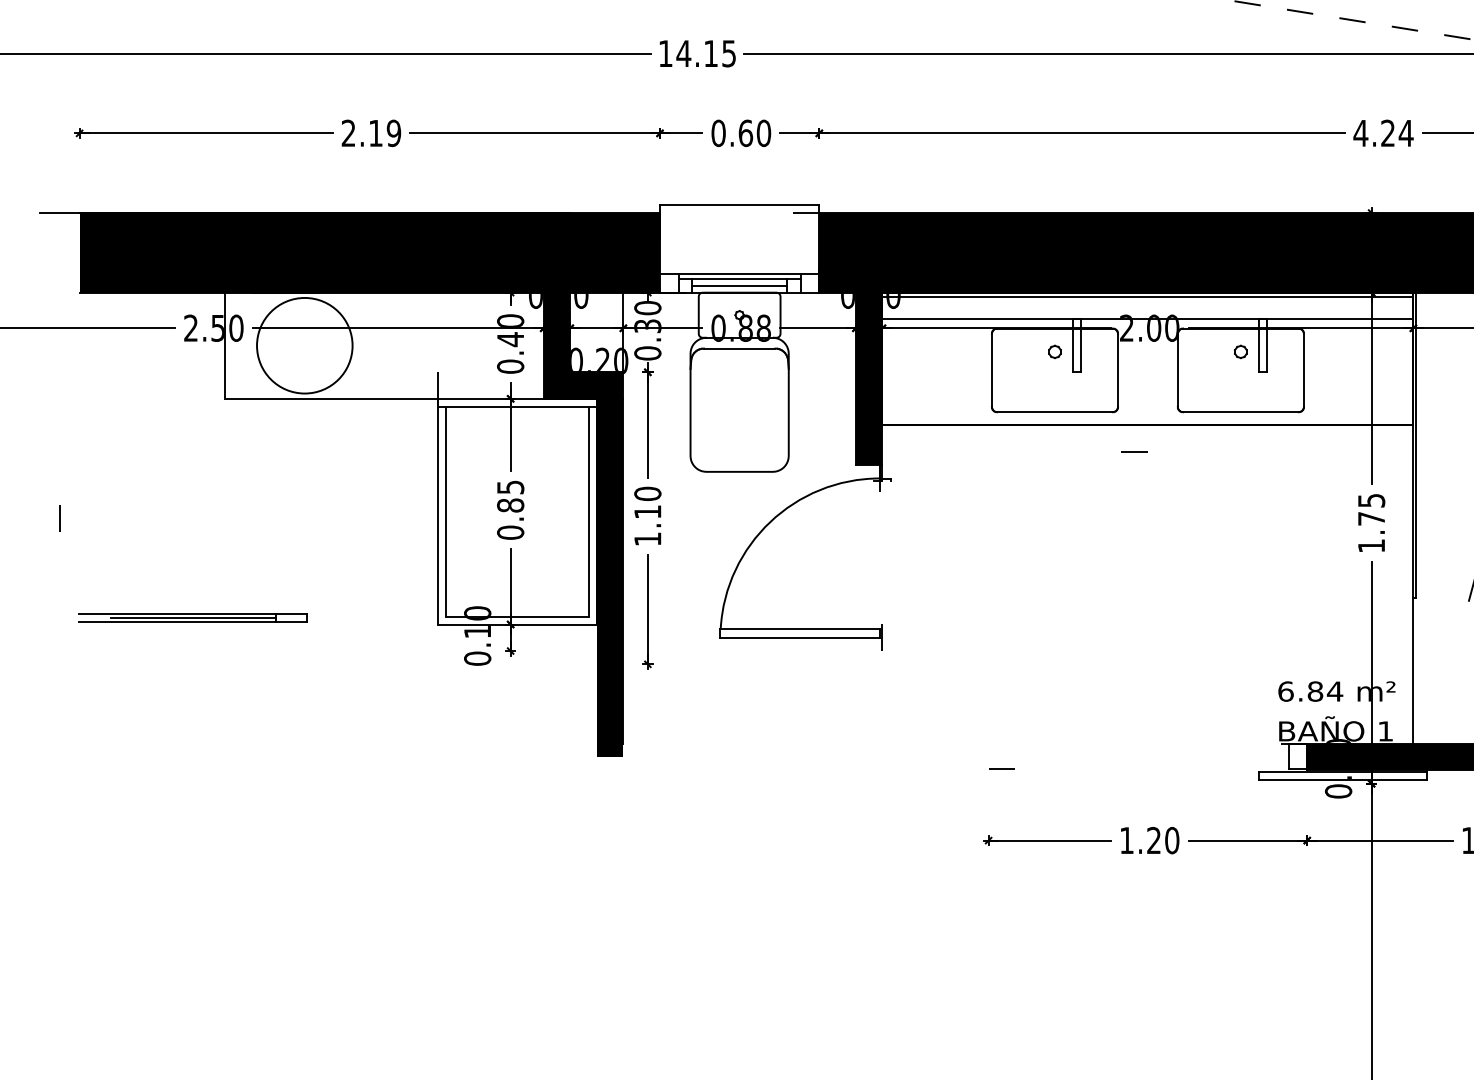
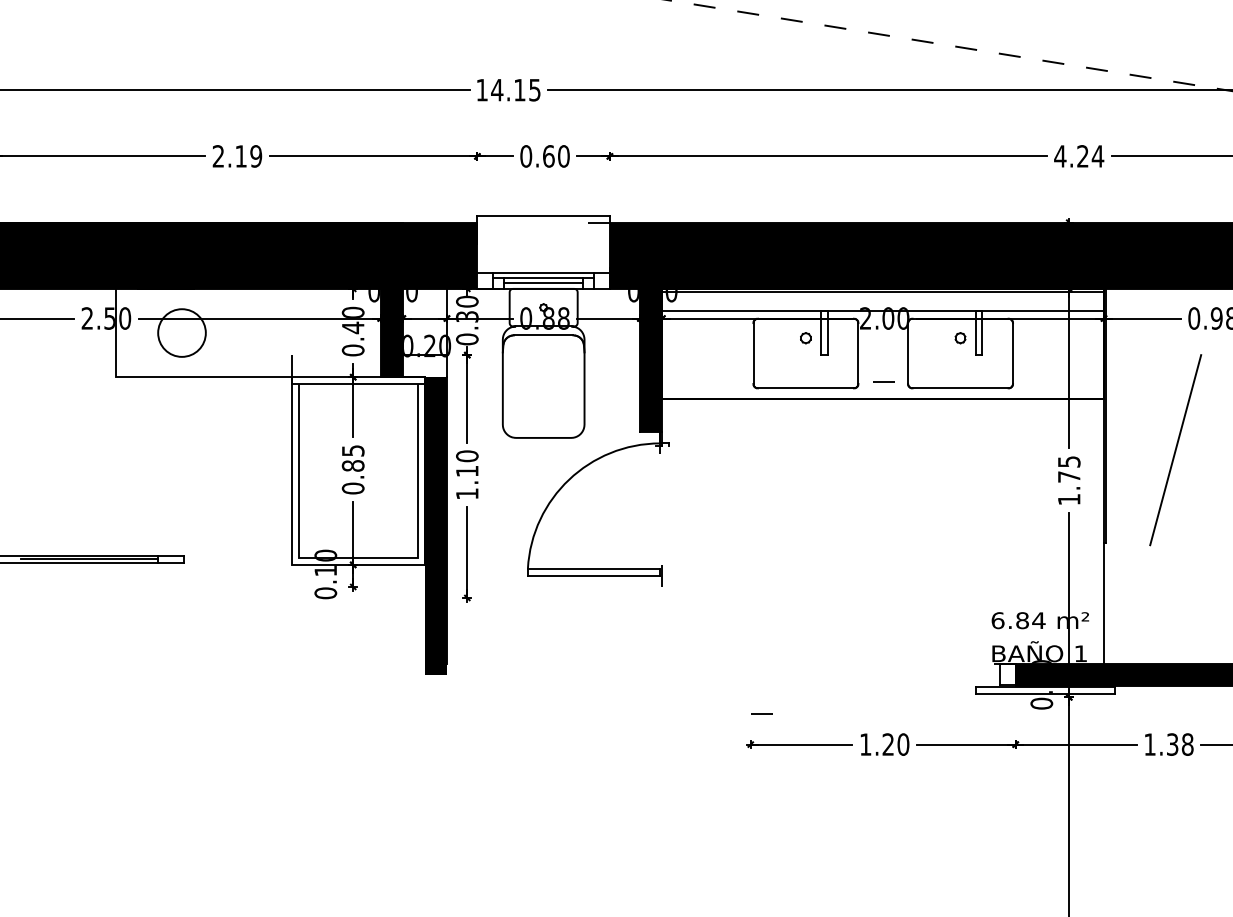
circle: (304, 345) -> (181, 332), size x0.6
fill: (596, 385) -> (424, 366), removed
line: (1133, 450) -> (883, 381), moved
line: (1001, 768) -> (761, 713), moved

